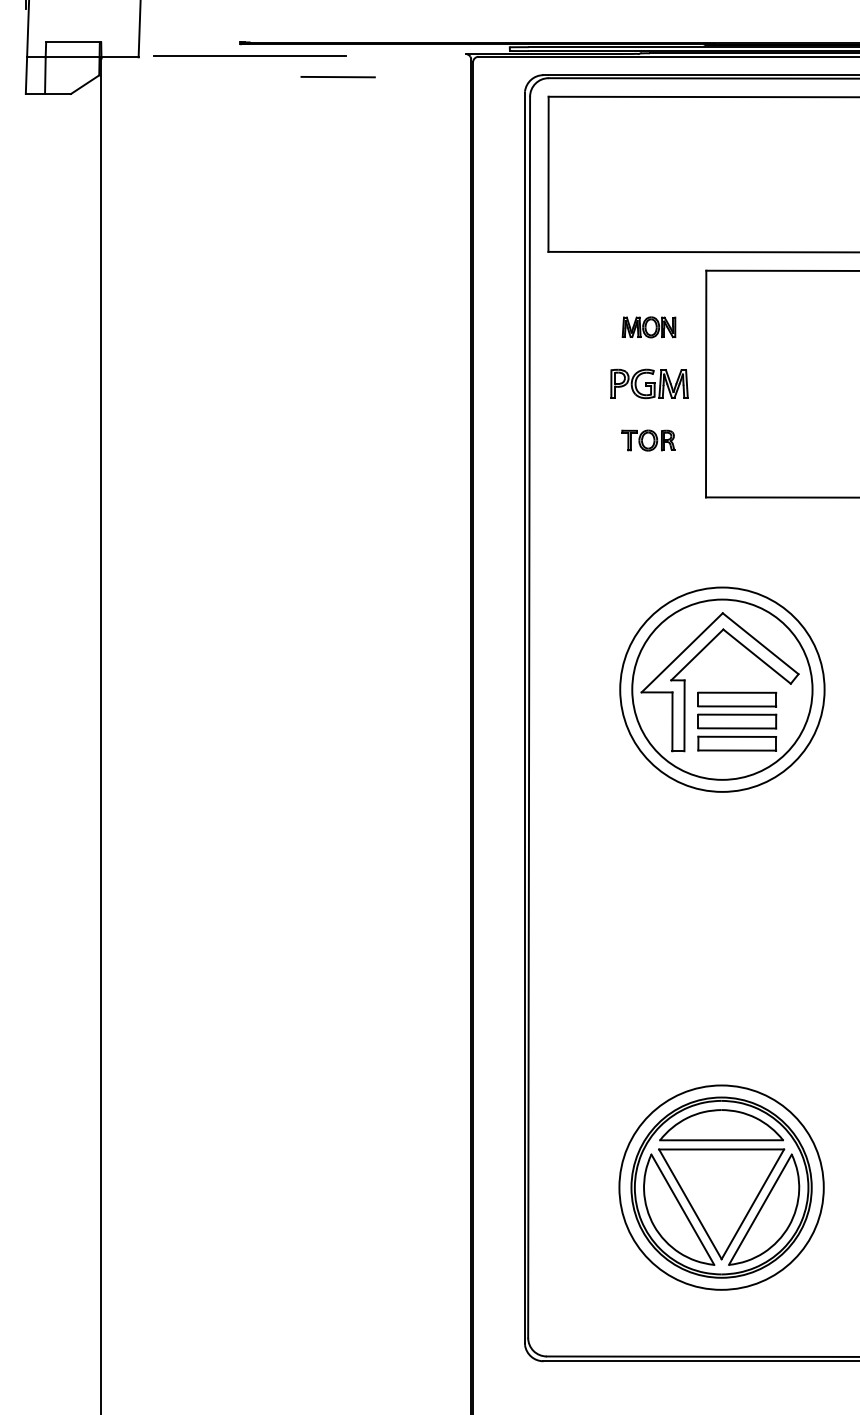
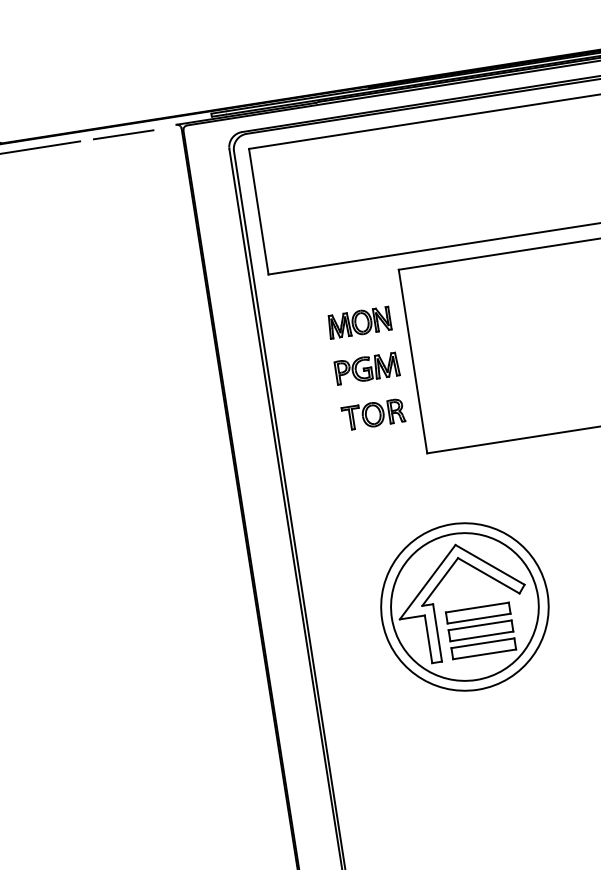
line: (337, 77) -> (123, 135), moved
part: (648, 327) -> (359, 323), size x1.43
part: (648, 440) -> (373, 414), size x1.43

